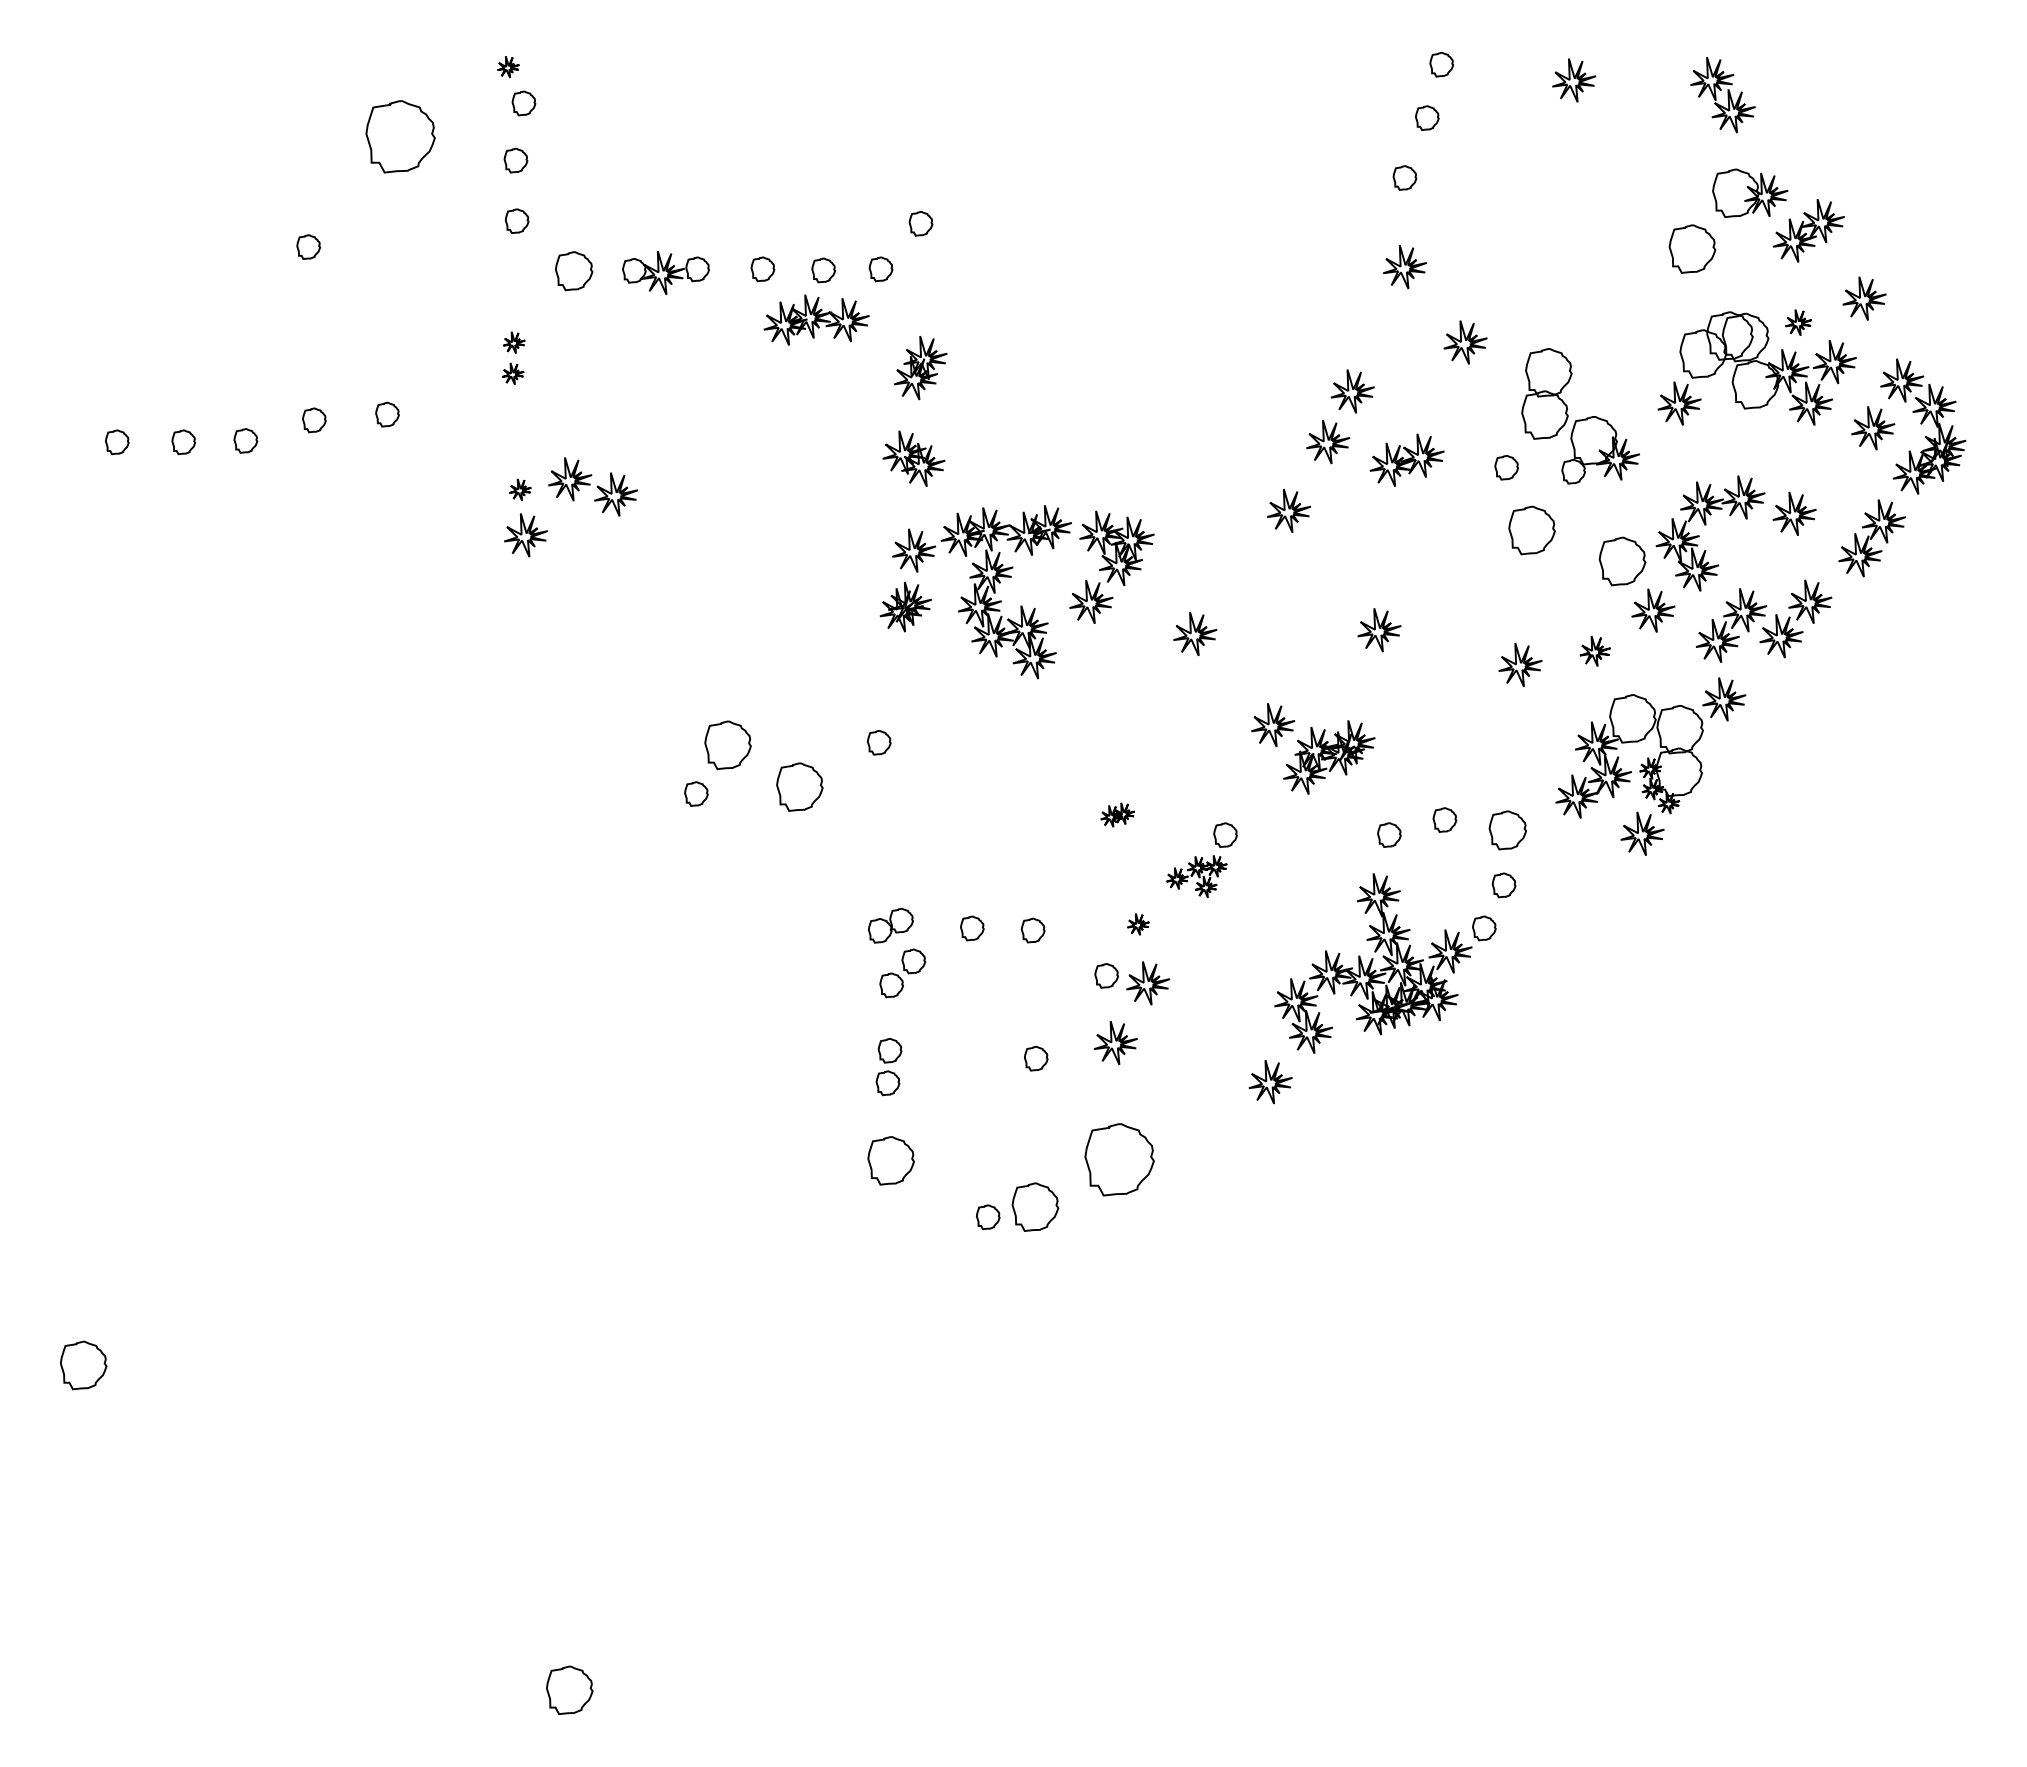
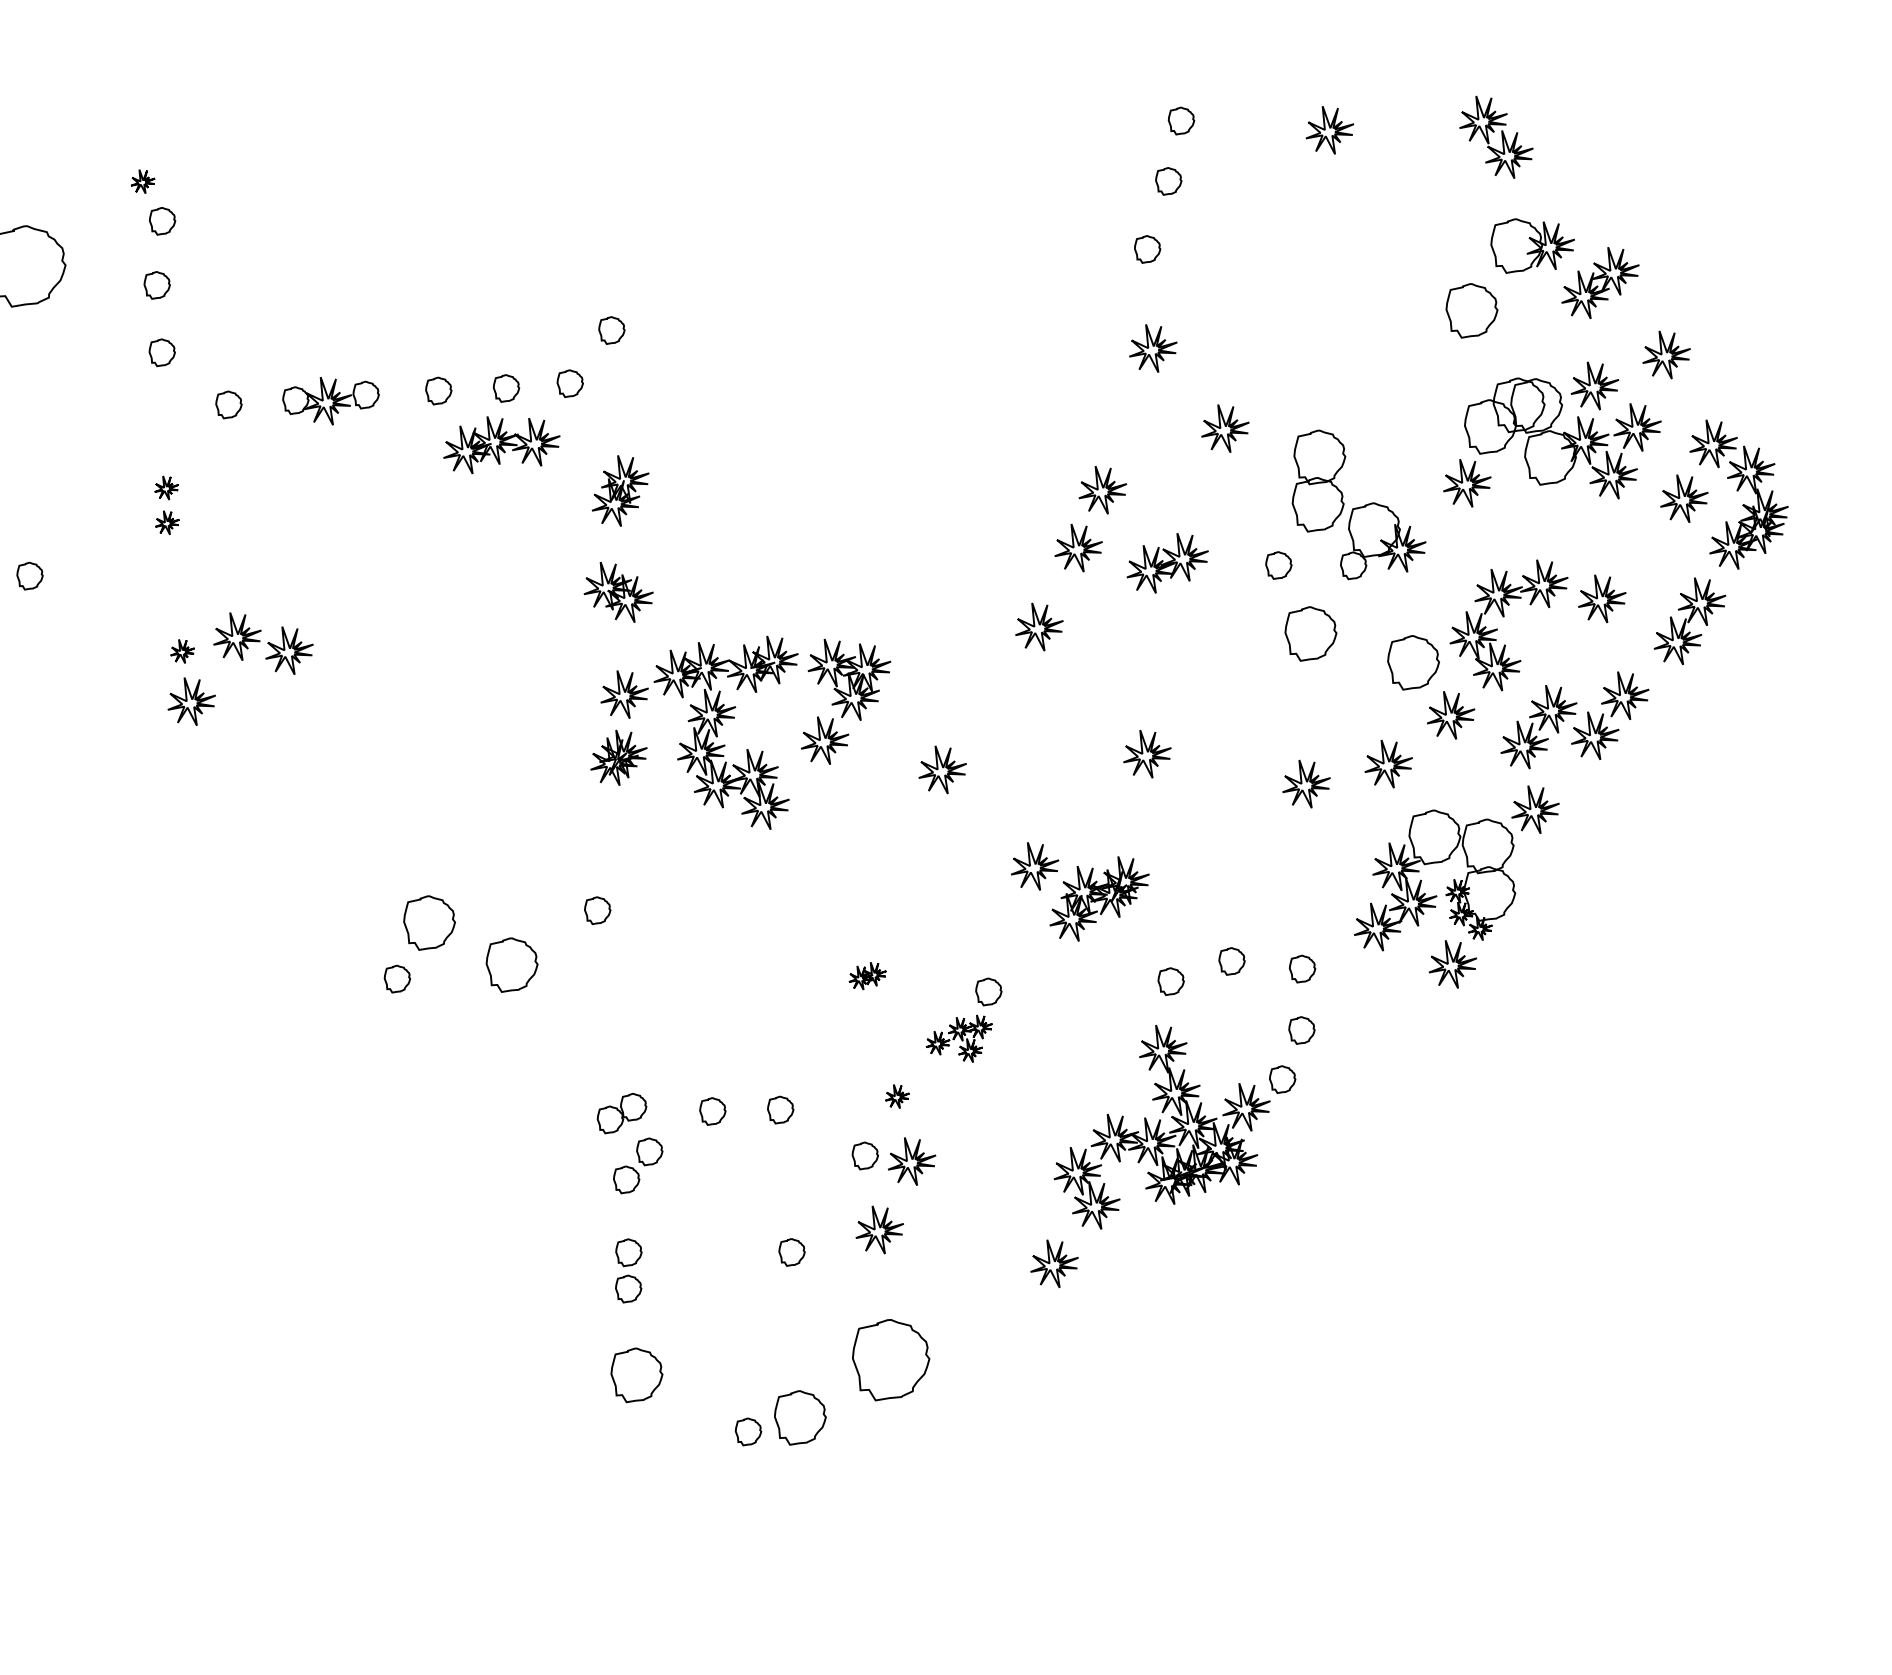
part: (574, 271) -> (229, 405), size x0.62
part: (1798, 322) -> (1594, 385), size x1.67
part: (1595, 651) -> (1389, 764), size x1.43
part: (1507, 830) -> (1302, 969), size x0.62

